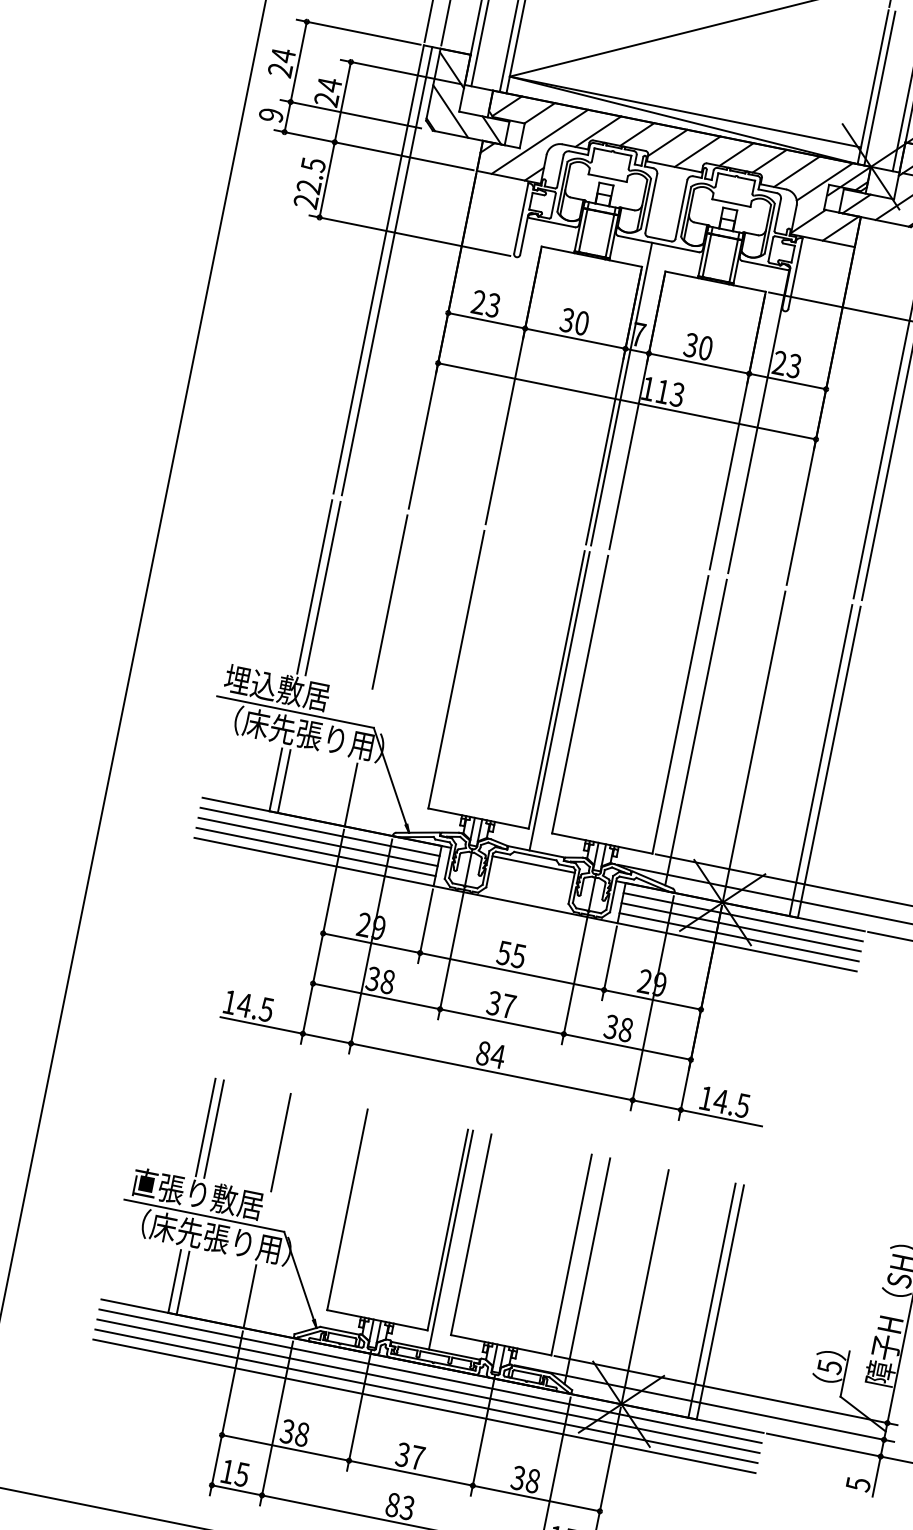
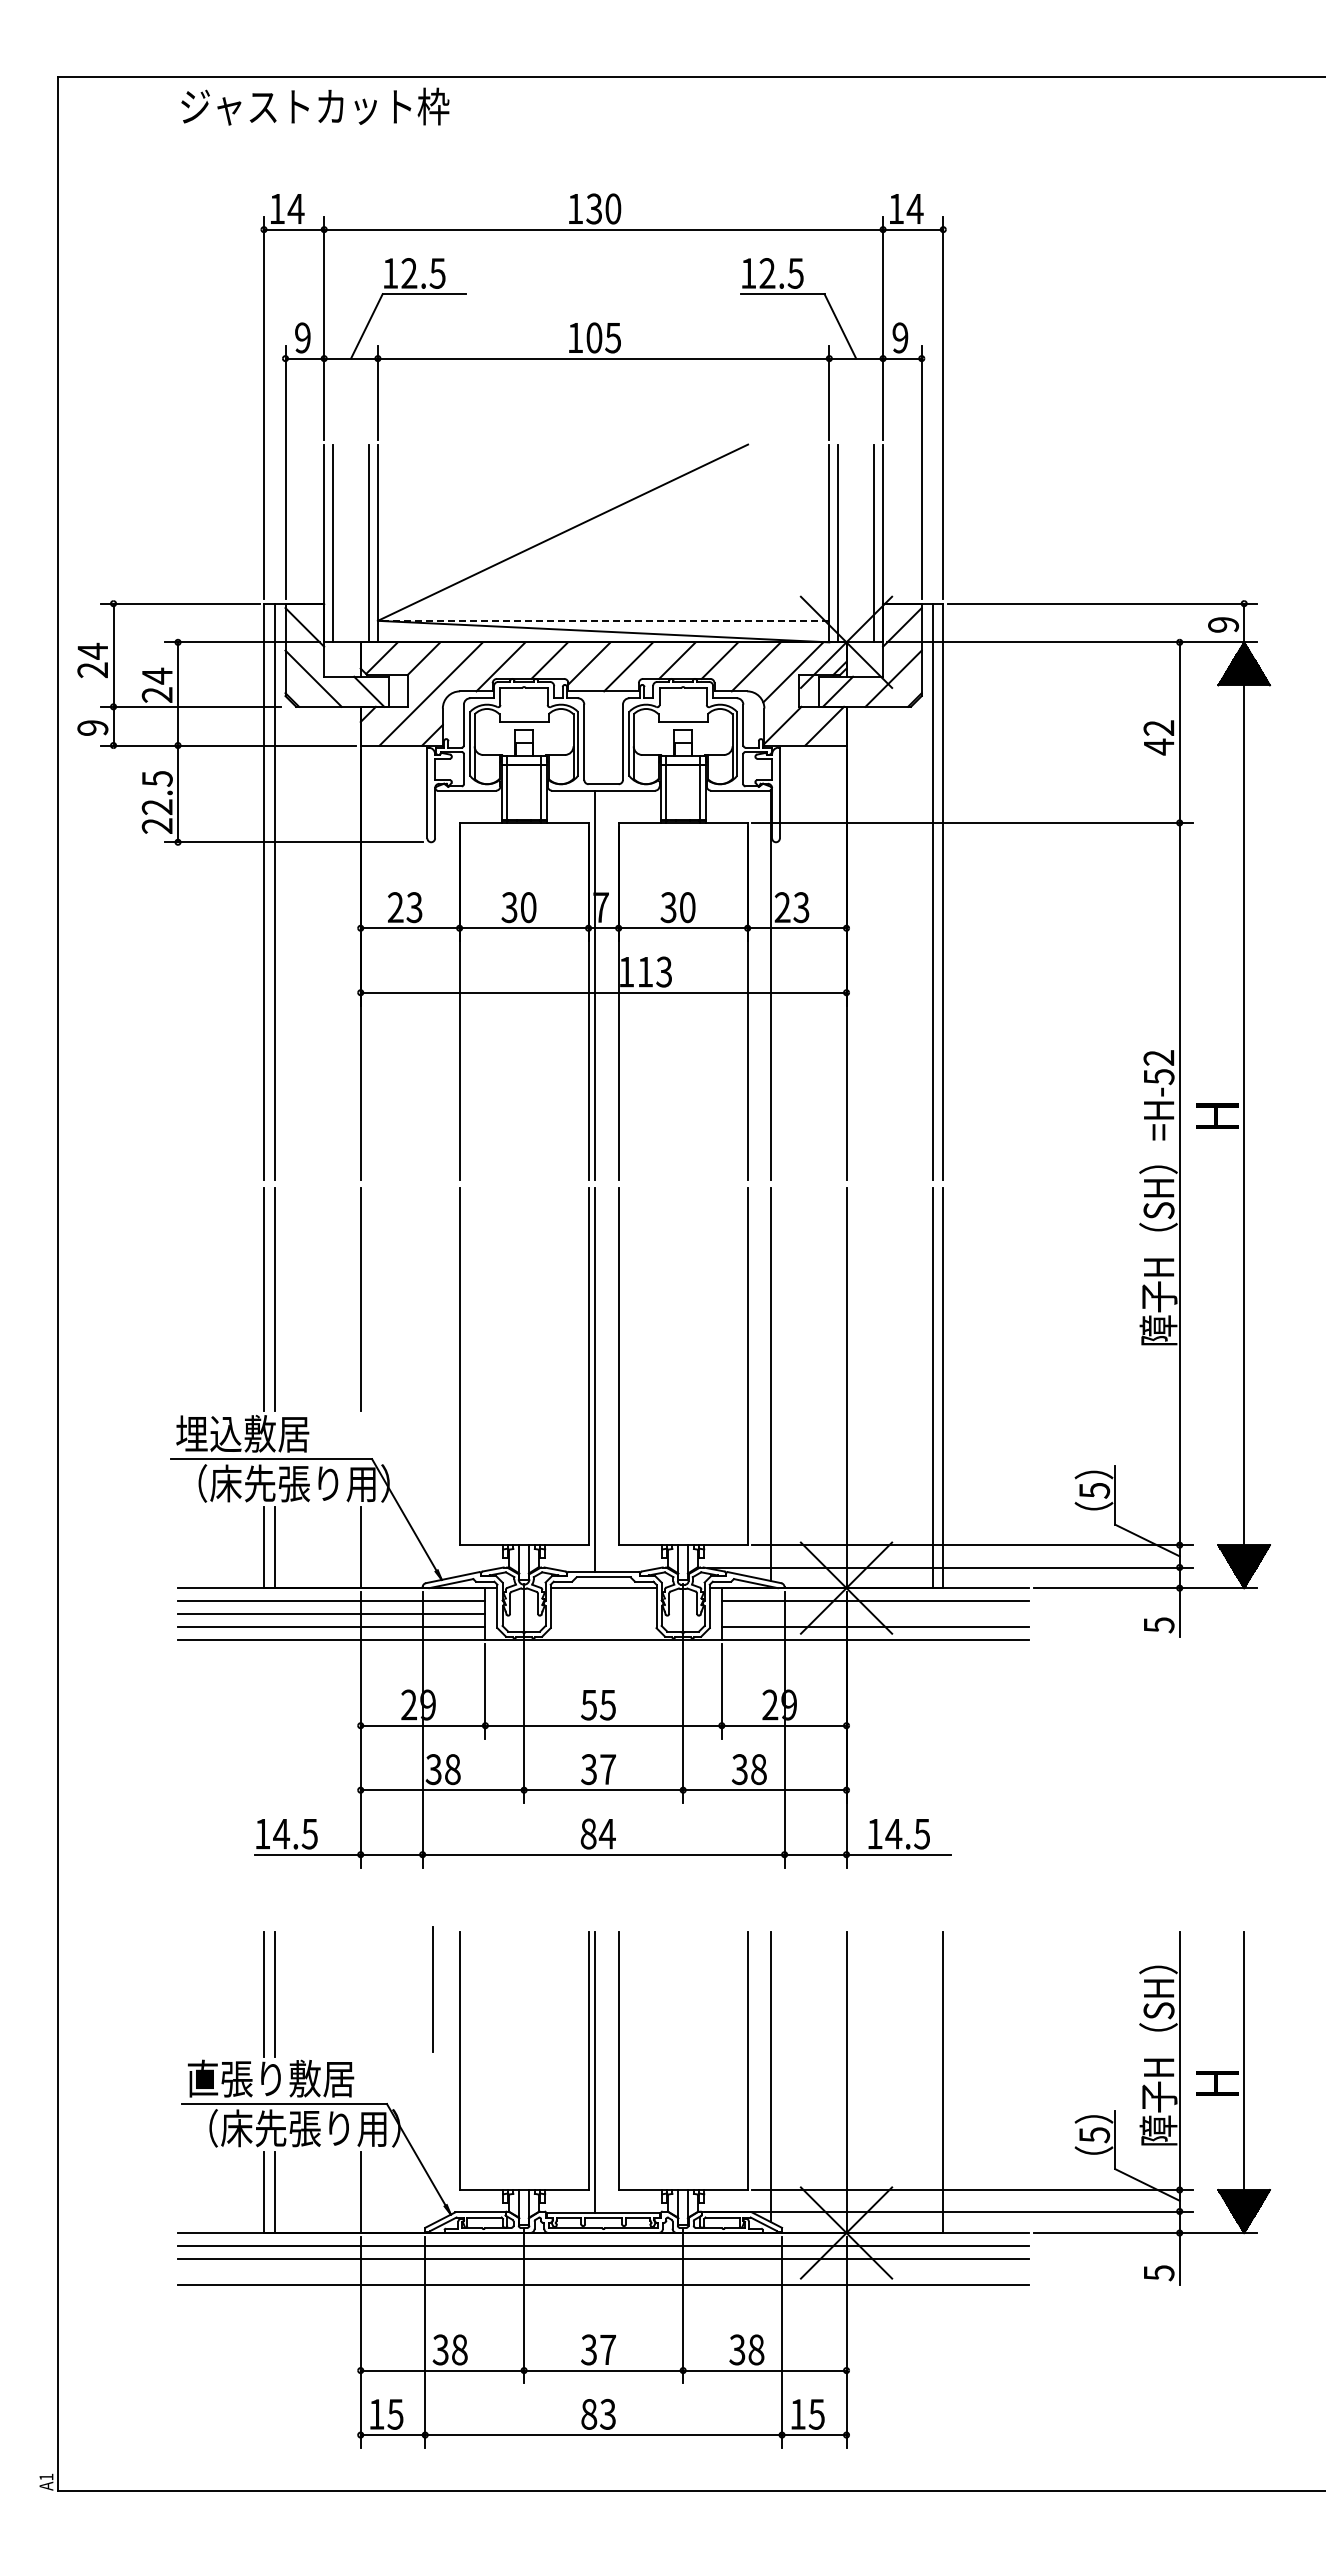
line: (685, 111) -> (603, 620), solid -> dashed
line: (741, 926) -> (875, 1613), removed
line: (280, 1142) -> (432, 1989), moved
line: (711, 1300) -> (932, 2082), removed
line: (426, 1396) -> (603, 2271), removed

